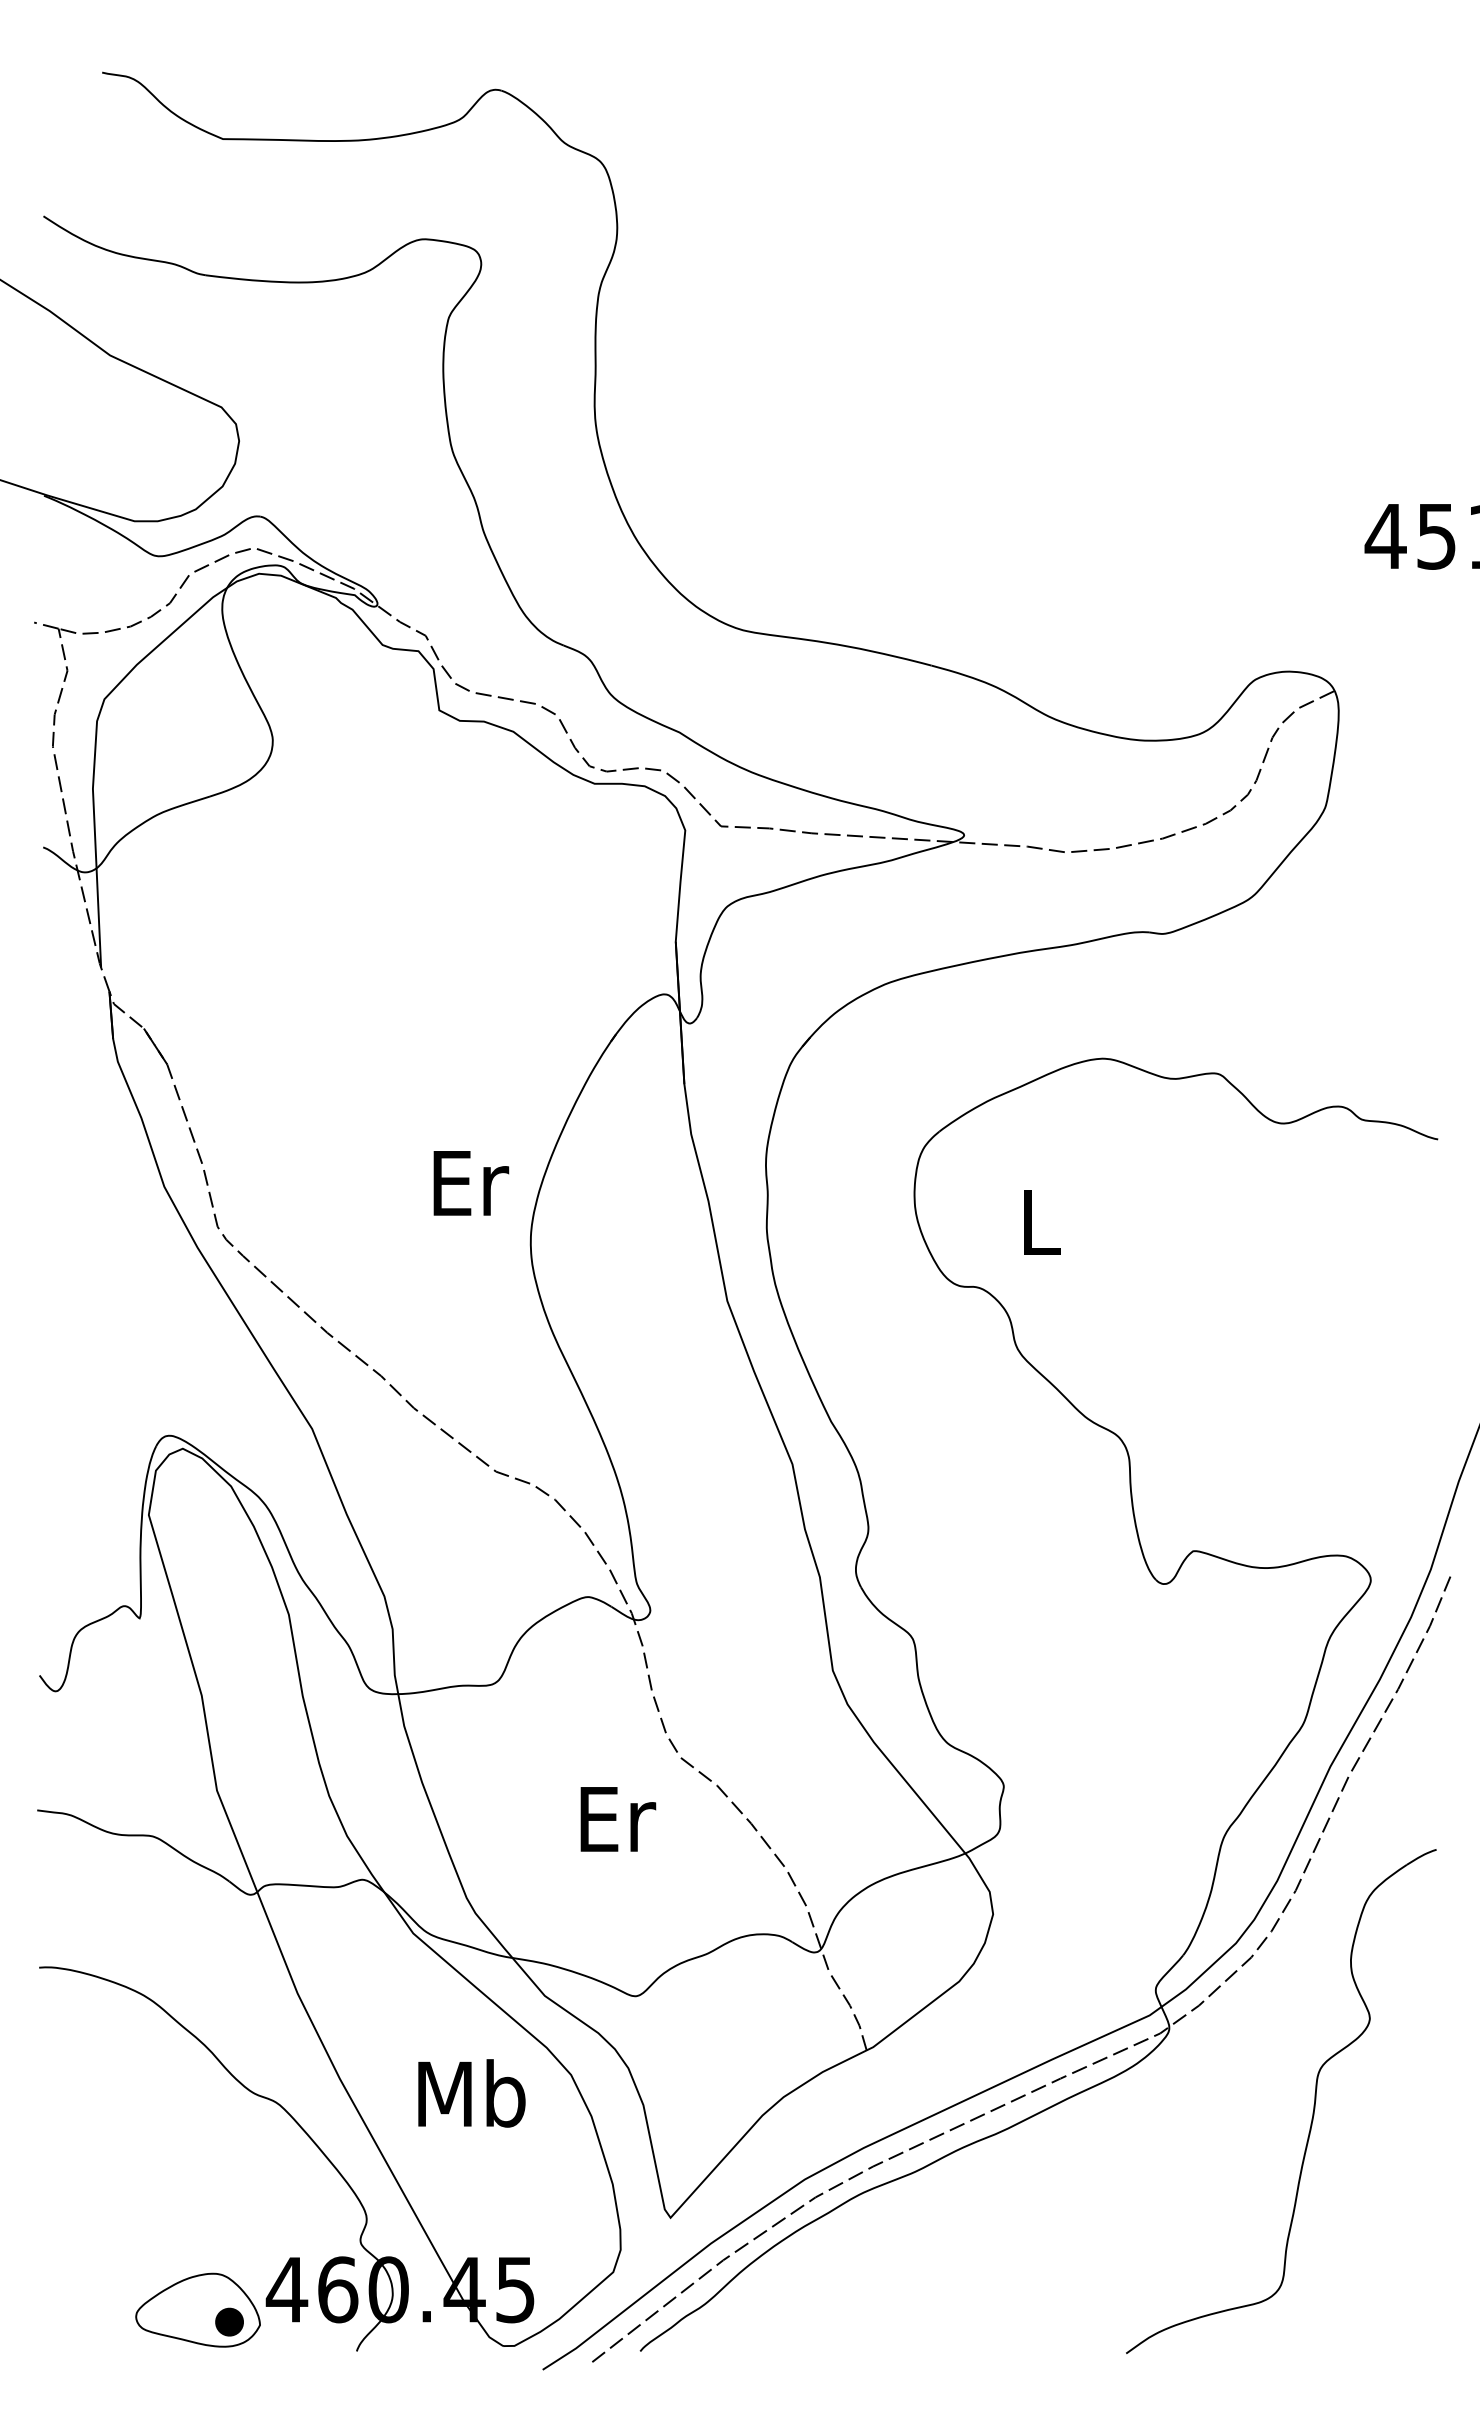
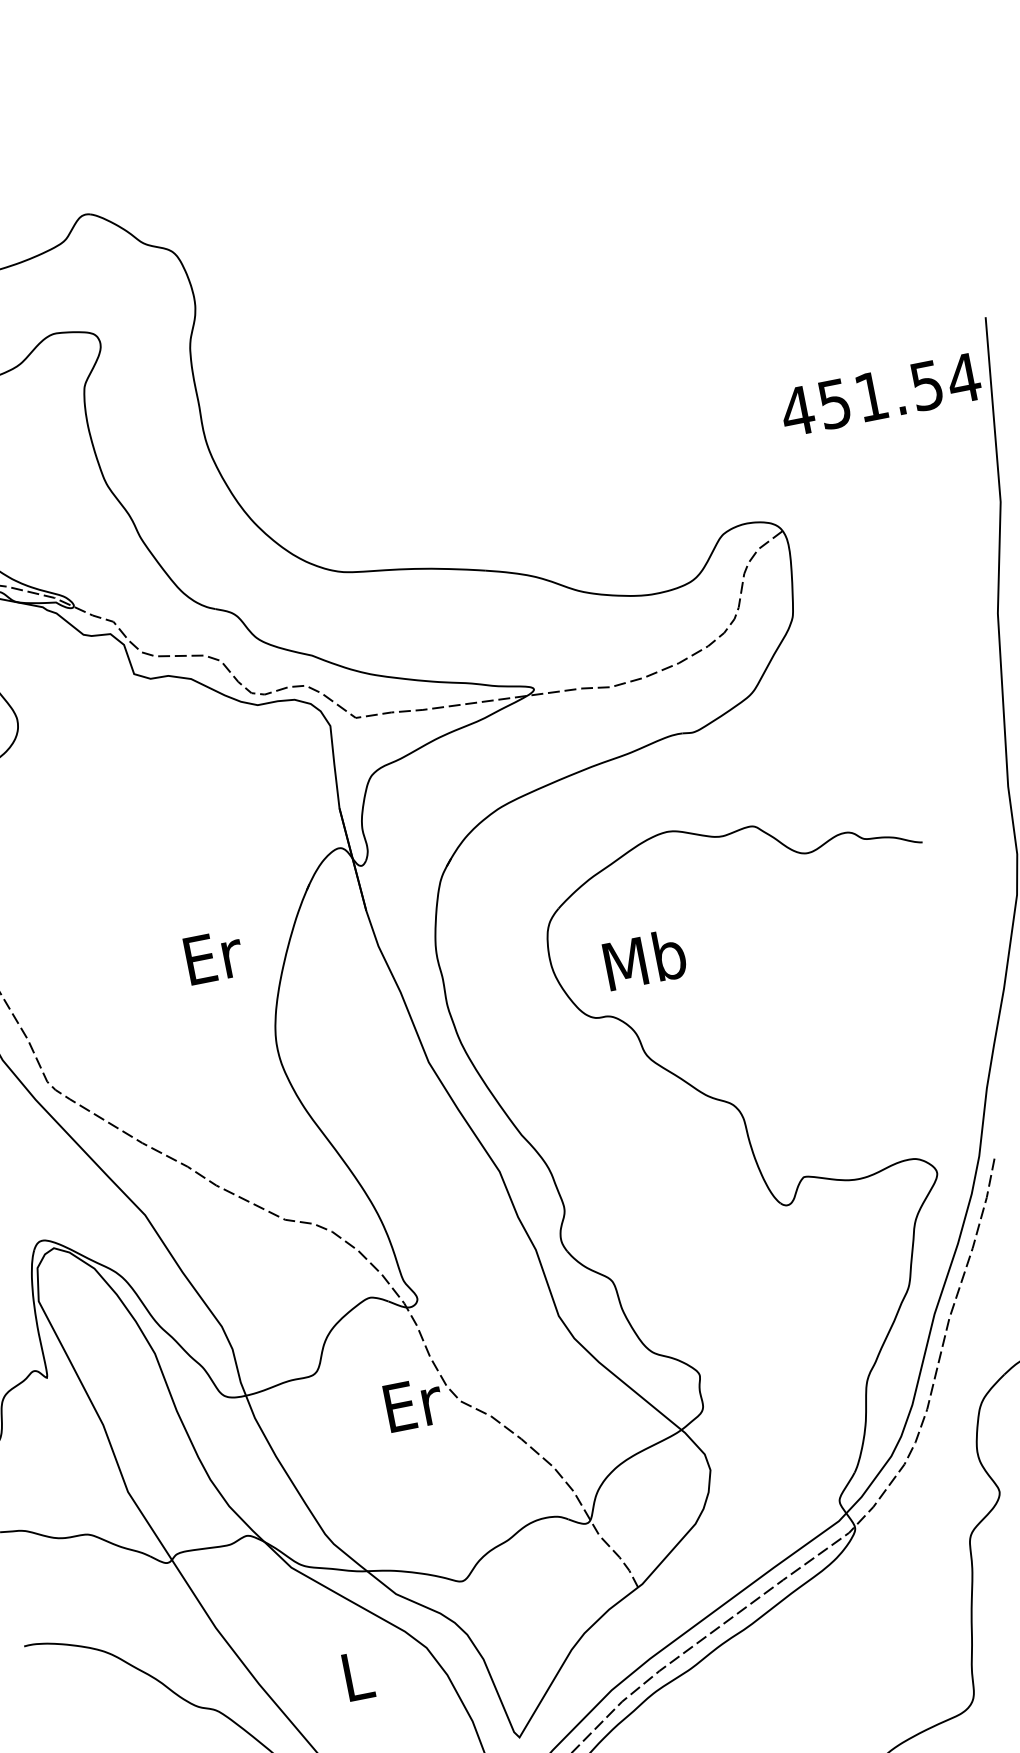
text: (471, 1183) -> (214, 956), moved
text: (1040, 1221) -> (645, 959), L -> Mb
text: (618, 1819) -> (414, 1404), moved
text: (471, 2093) -> (356, 1675), Mb -> L

